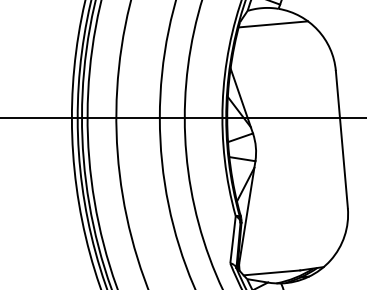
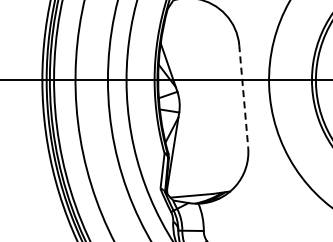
line: (273, 24) -> (192, 10), removed
line: (341, 139) -> (243, 96), solid -> dashed

